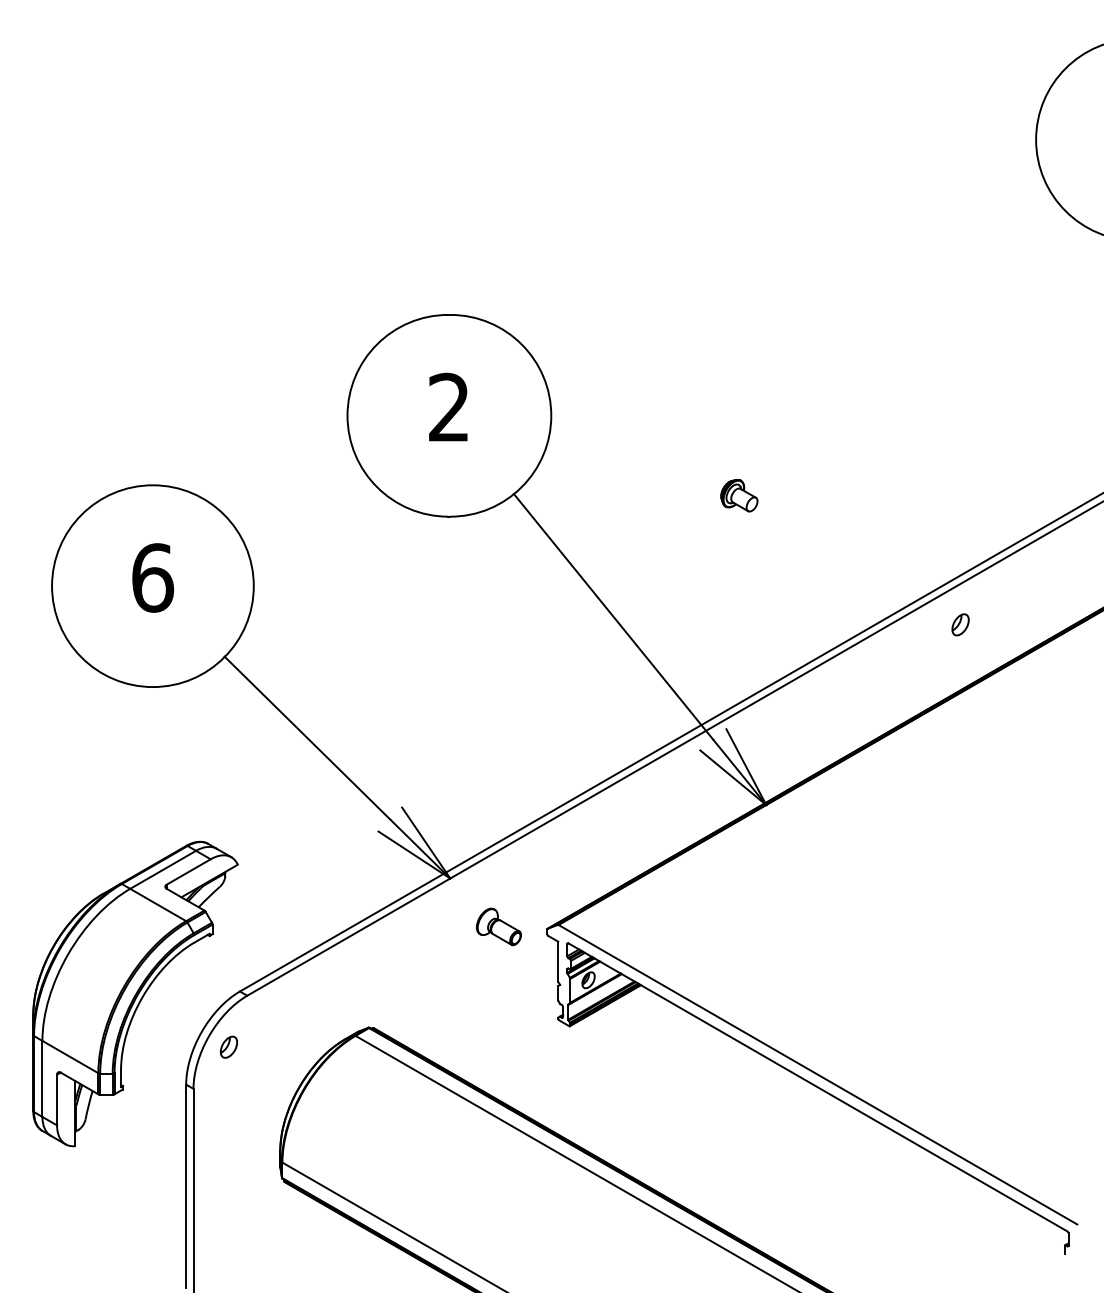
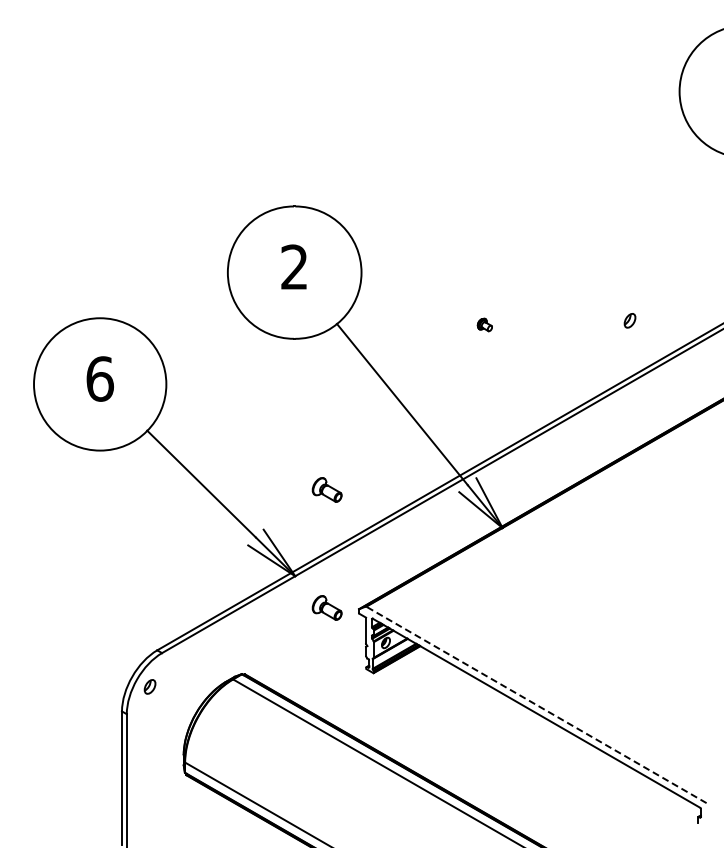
part: (738, 494) -> (484, 324), size x0.6
part: (959, 624) -> (629, 320), moved
part: (497, 746) -> (326, 489), added
part: (135, 993) -> (88, 651), removed
line: (817, 1074) -> (536, 704), solid -> dashed

